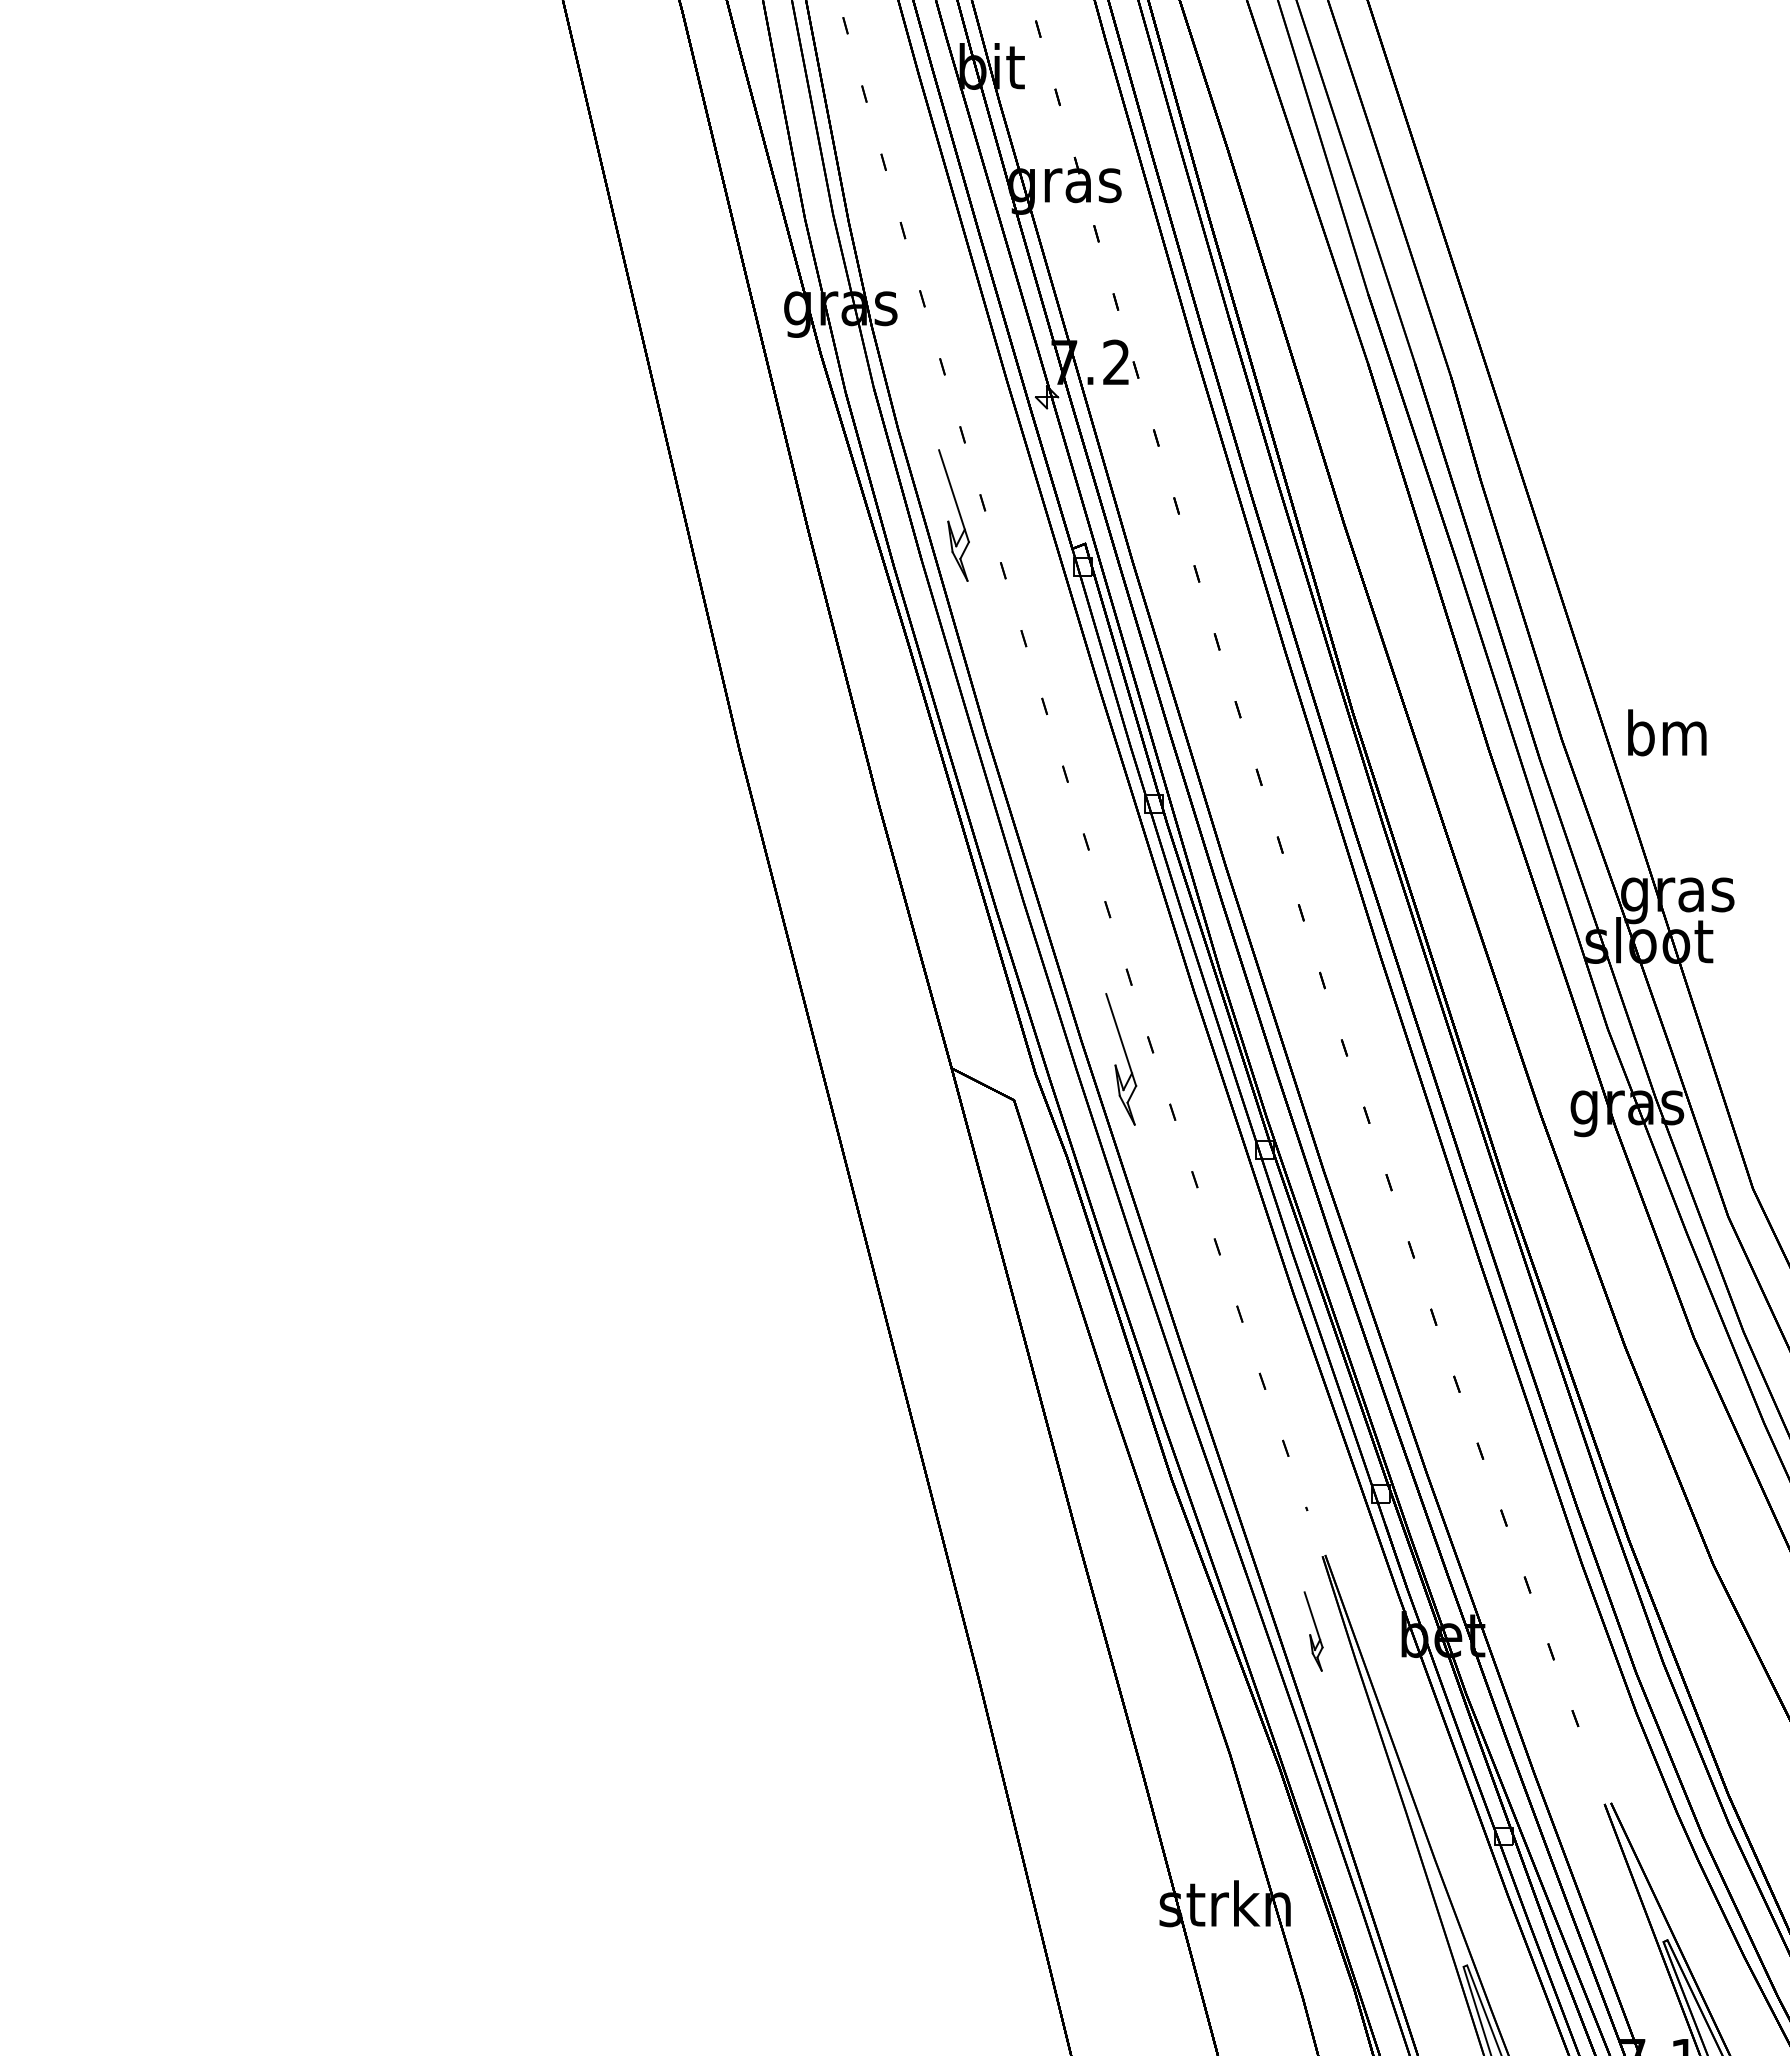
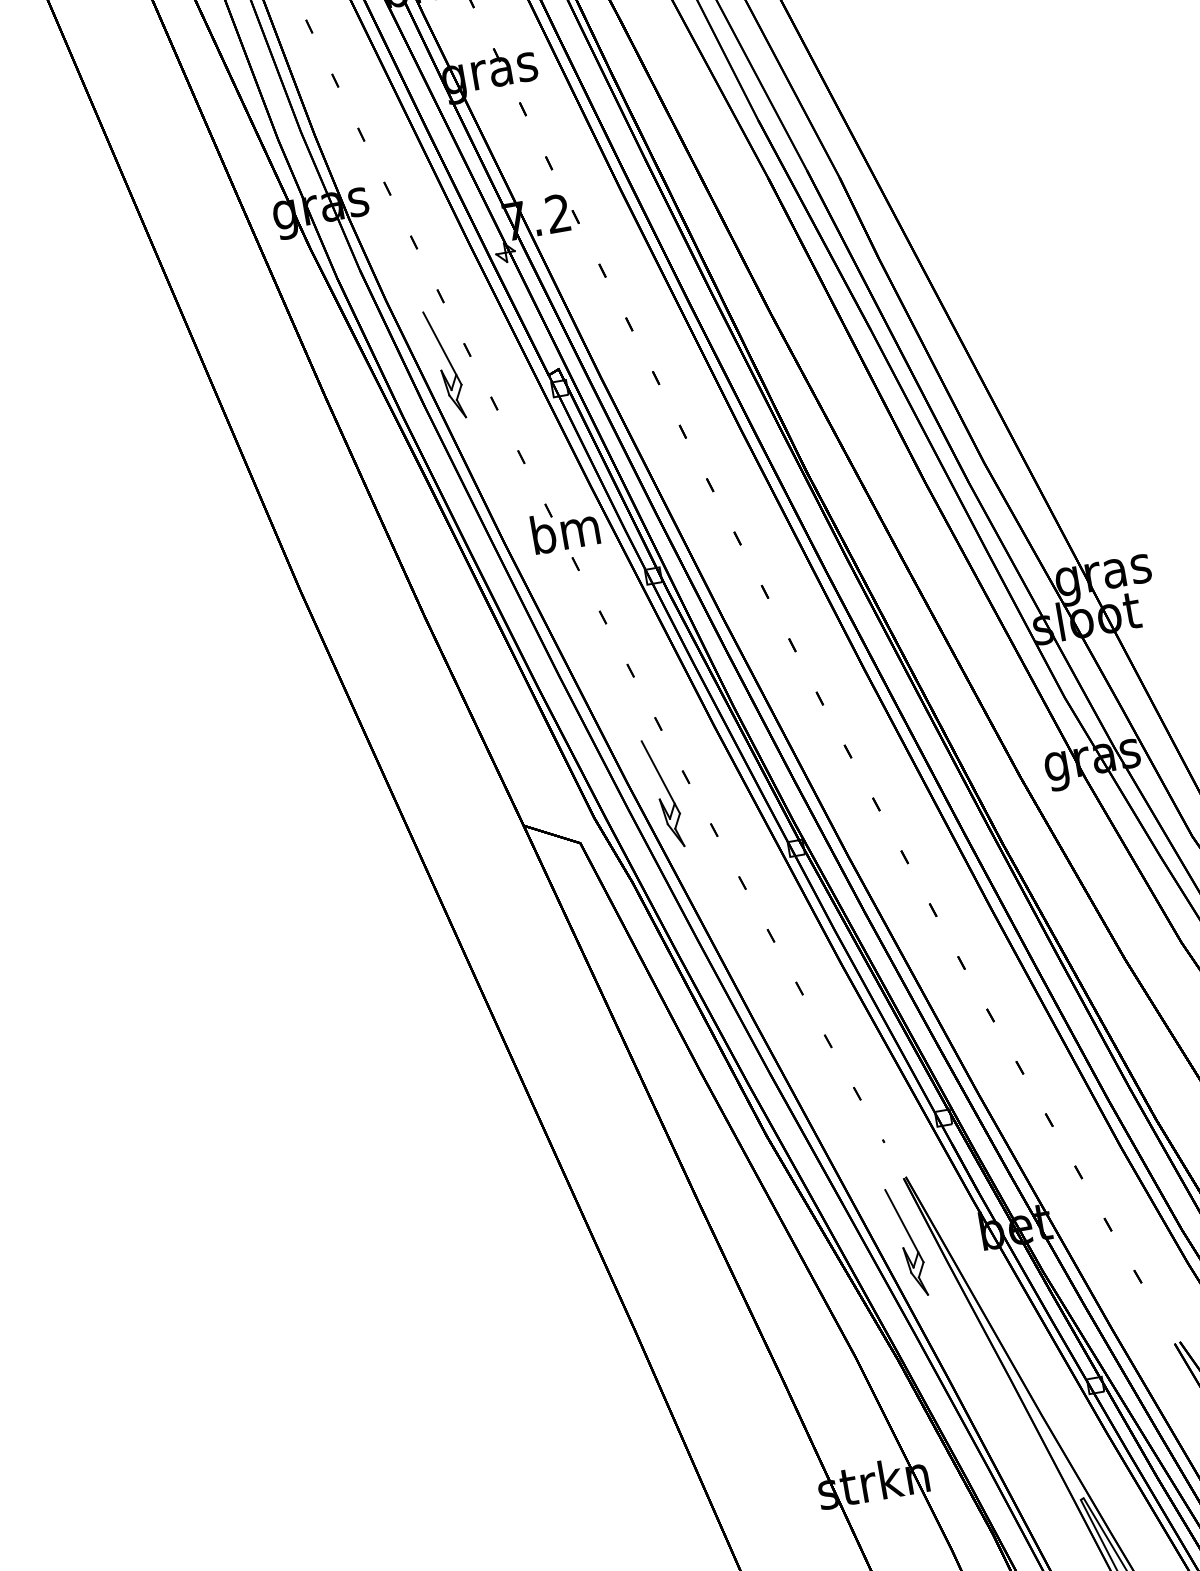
text: (1667, 732) -> (565, 530), moved
part: (1313, 1631) -> (907, 1242), size x1.67

